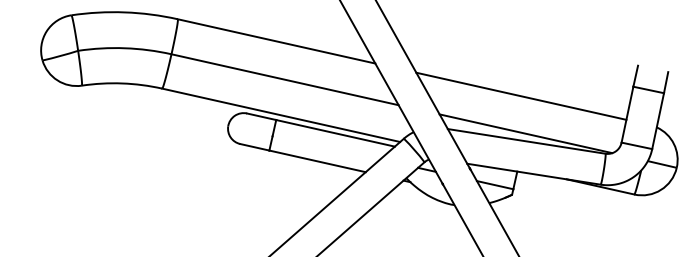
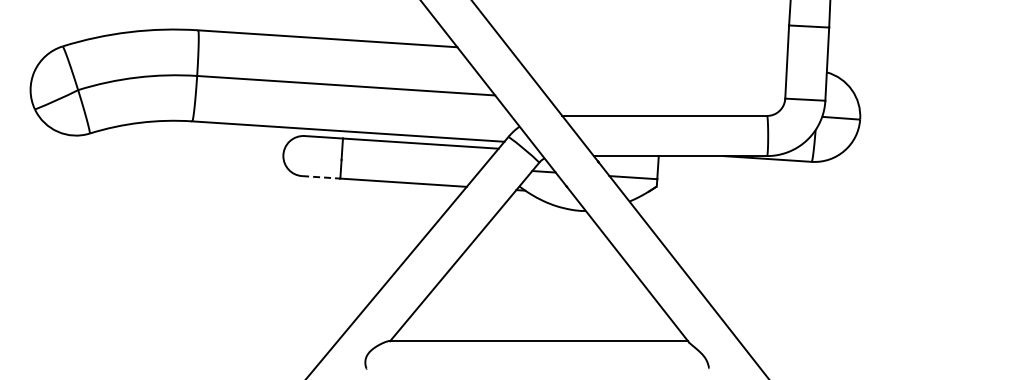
line: (521, 96) -> (648, 59), removed
line: (525, 132) -> (661, 105), removed
line: (254, 147) -> (321, 177), solid -> dashed

